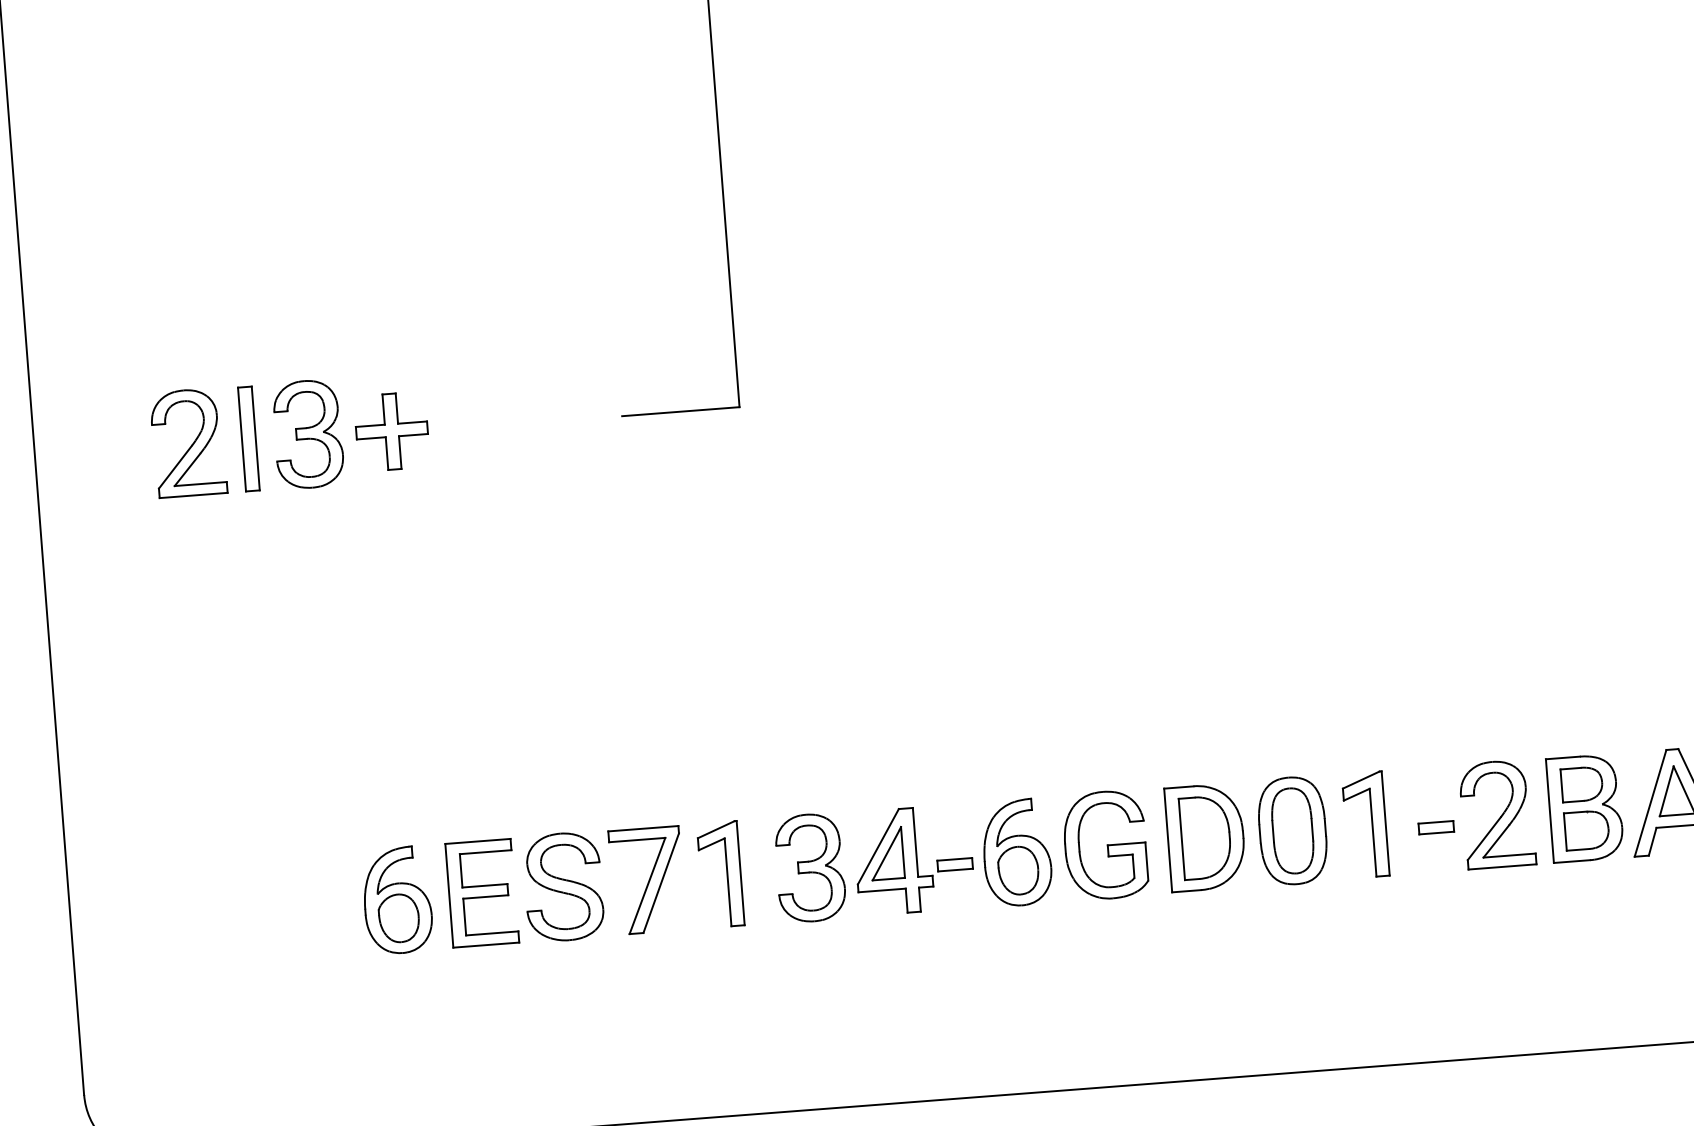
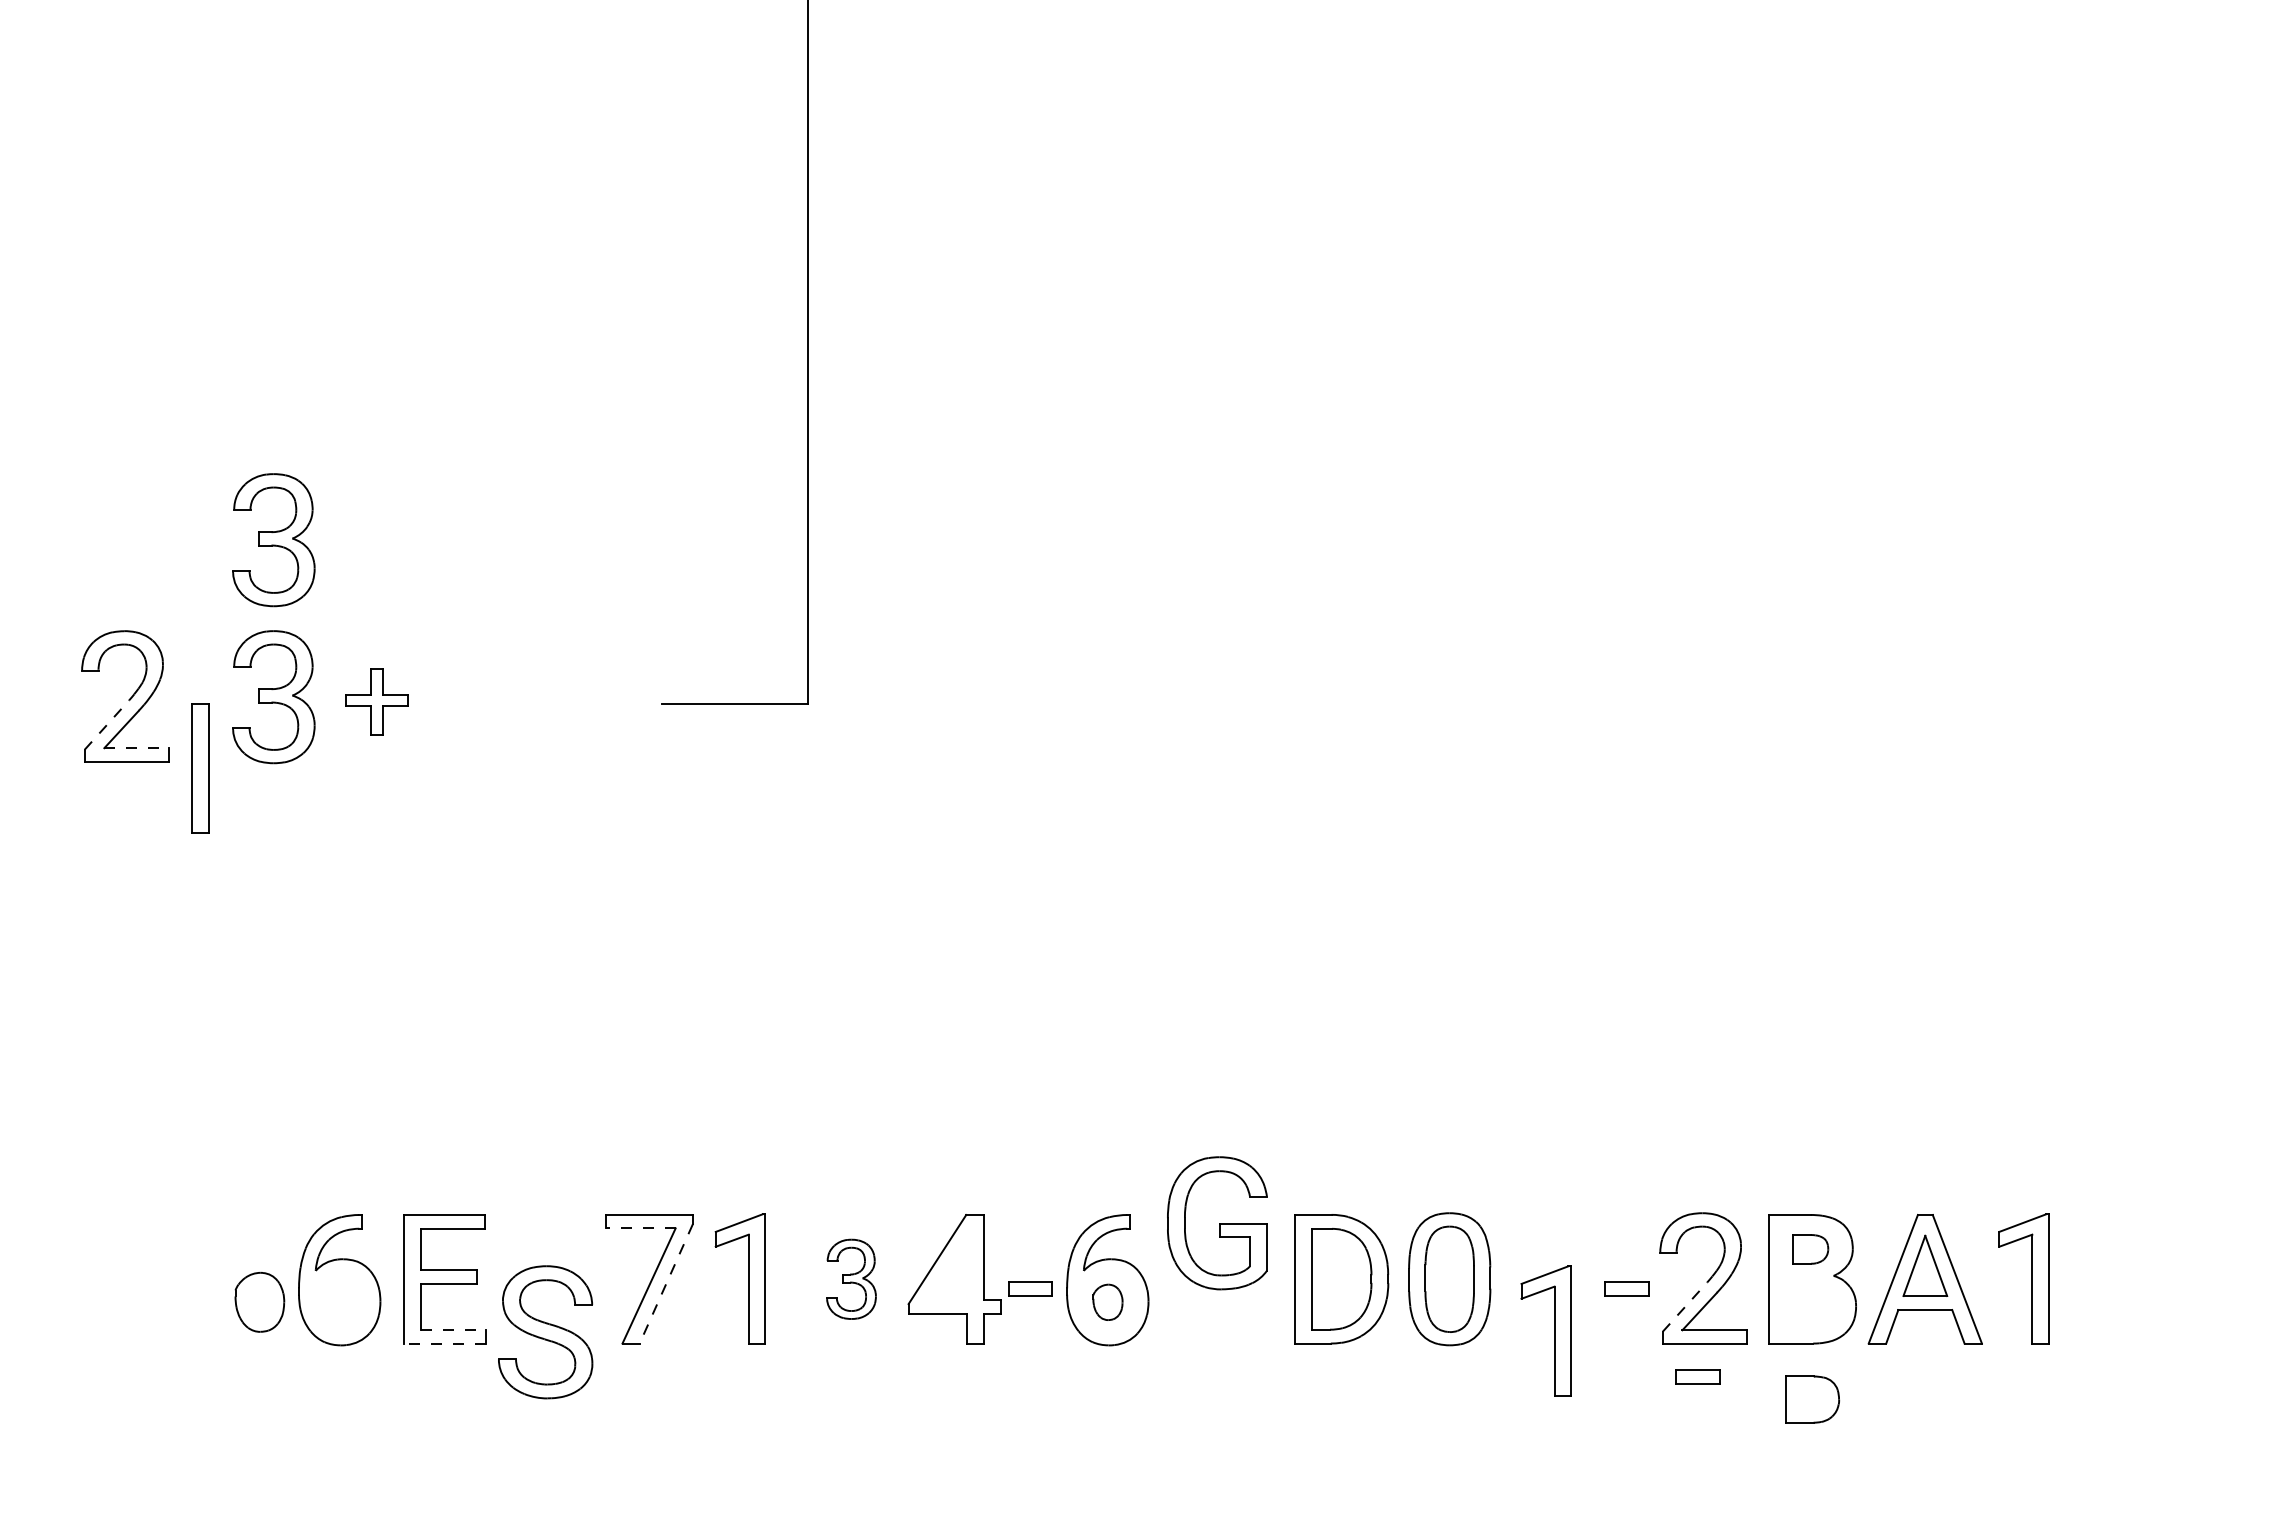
part: (298, 308) -> (273, 540), added
part: (391, 431) -> (376, 701), size x0.7
part: (249, 439) -> (200, 768), moved
line: (175, 466) -> (107, 724), solid -> dashed
line: (201, 484) -> (137, 748), solid -> dashed
part: (1581, 784) -> (1810, 1249), size x0.7
part: (1372, 824) -> (1554, 1330), moved
part: (1587, 830) -> (1812, 1399), moved
line: (1484, 838) -> (1685, 1306), solid -> dashed
line: (636, 840) -> (640, 1228), solid -> dashed
part: (1105, 845) -> (1217, 1223), moved
part: (887, 853) -> (947, 1268), removed
part: (810, 868) -> (851, 1279), size x0.6
part: (1018, 870) -> (1107, 1302), size x0.6
line: (661, 883) -> (666, 1284), solid -> dashed
part: (563, 887) -> (545, 1332), moved
part: (1498, 893) -> (1697, 1376), added
part: (398, 918) -> (259, 1302), moved
line: (492, 933) -> (453, 1329), solid -> dashed
line: (486, 945) -> (444, 1343), solid -> dashed

